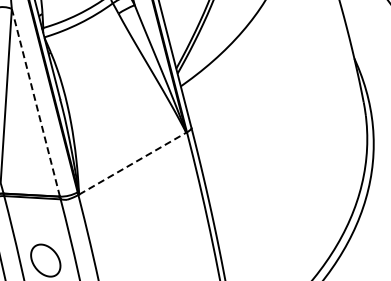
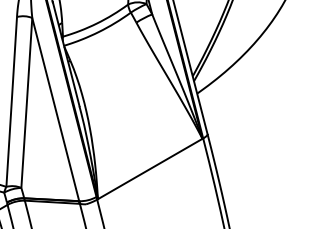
line: (35, 102) -> (55, 109), dashed -> solid
line: (132, 163) -> (150, 168), dashed -> solid

